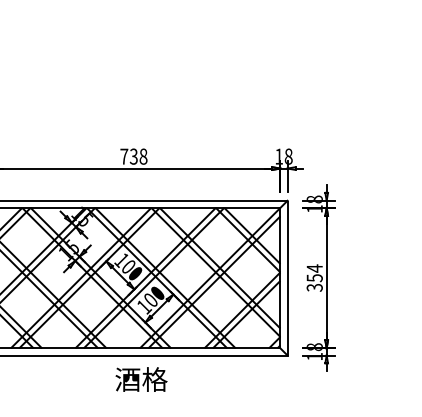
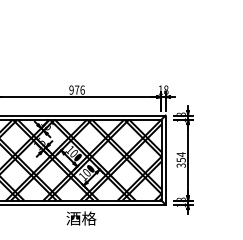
text: (132, 155) -> (76, 89), 738 -> 976

